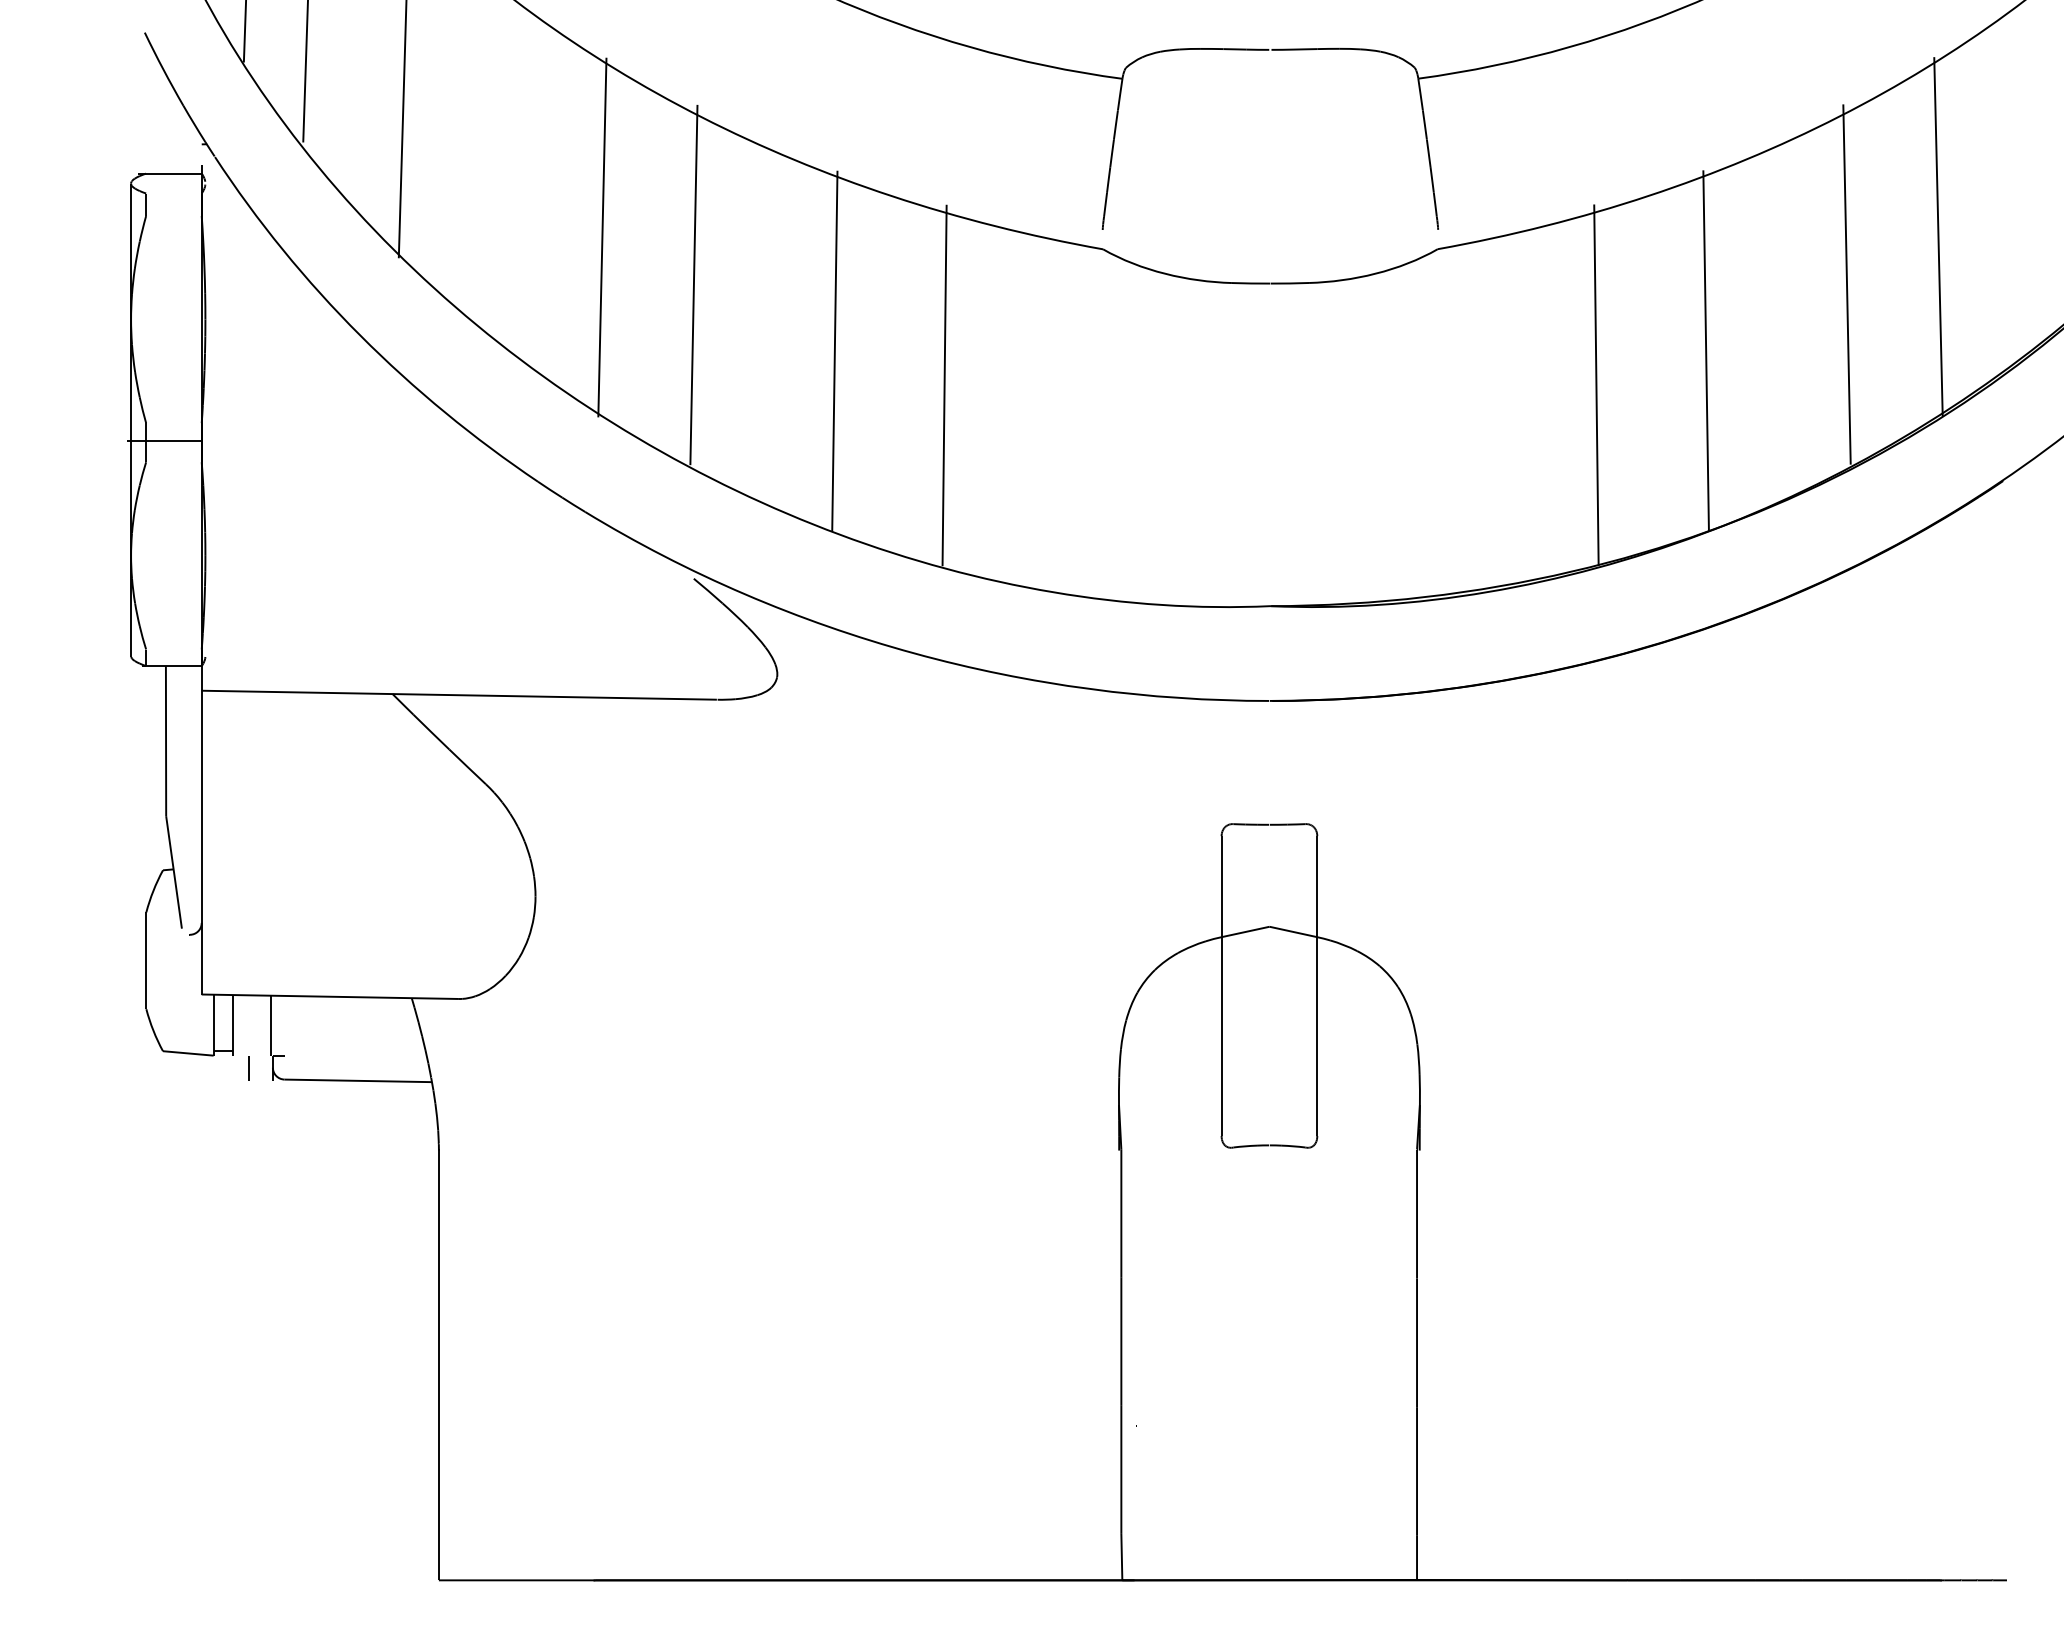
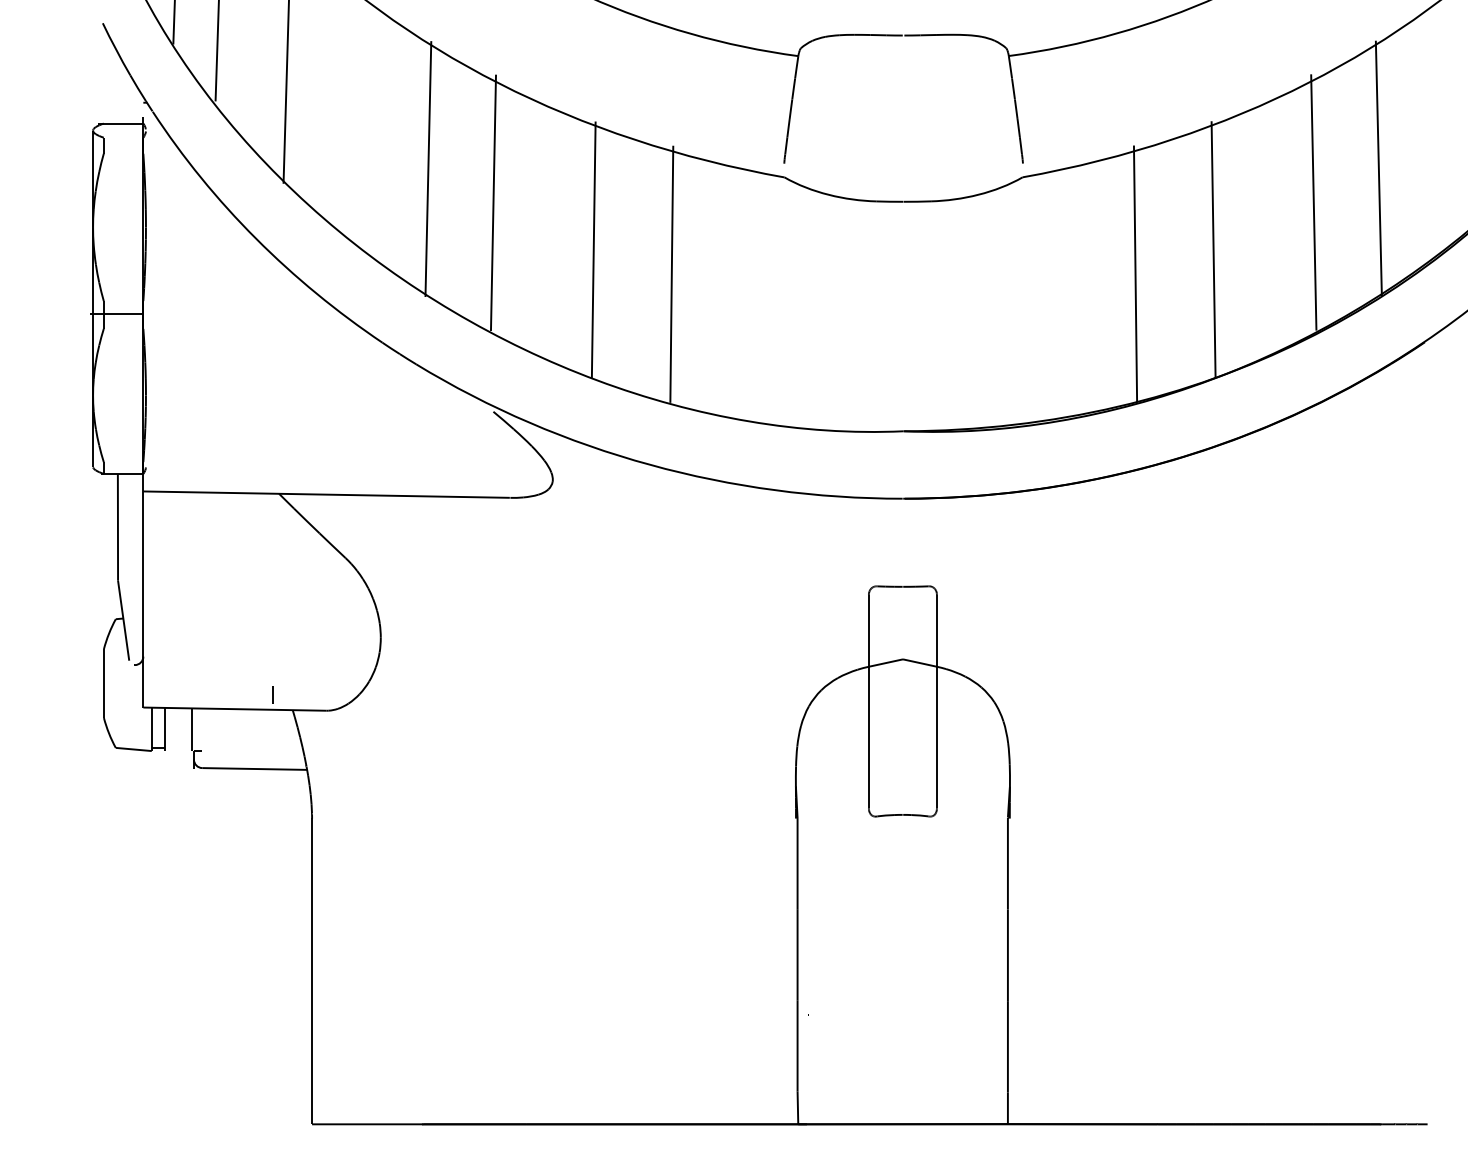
line: (248, 1068) -> (272, 694), moved

